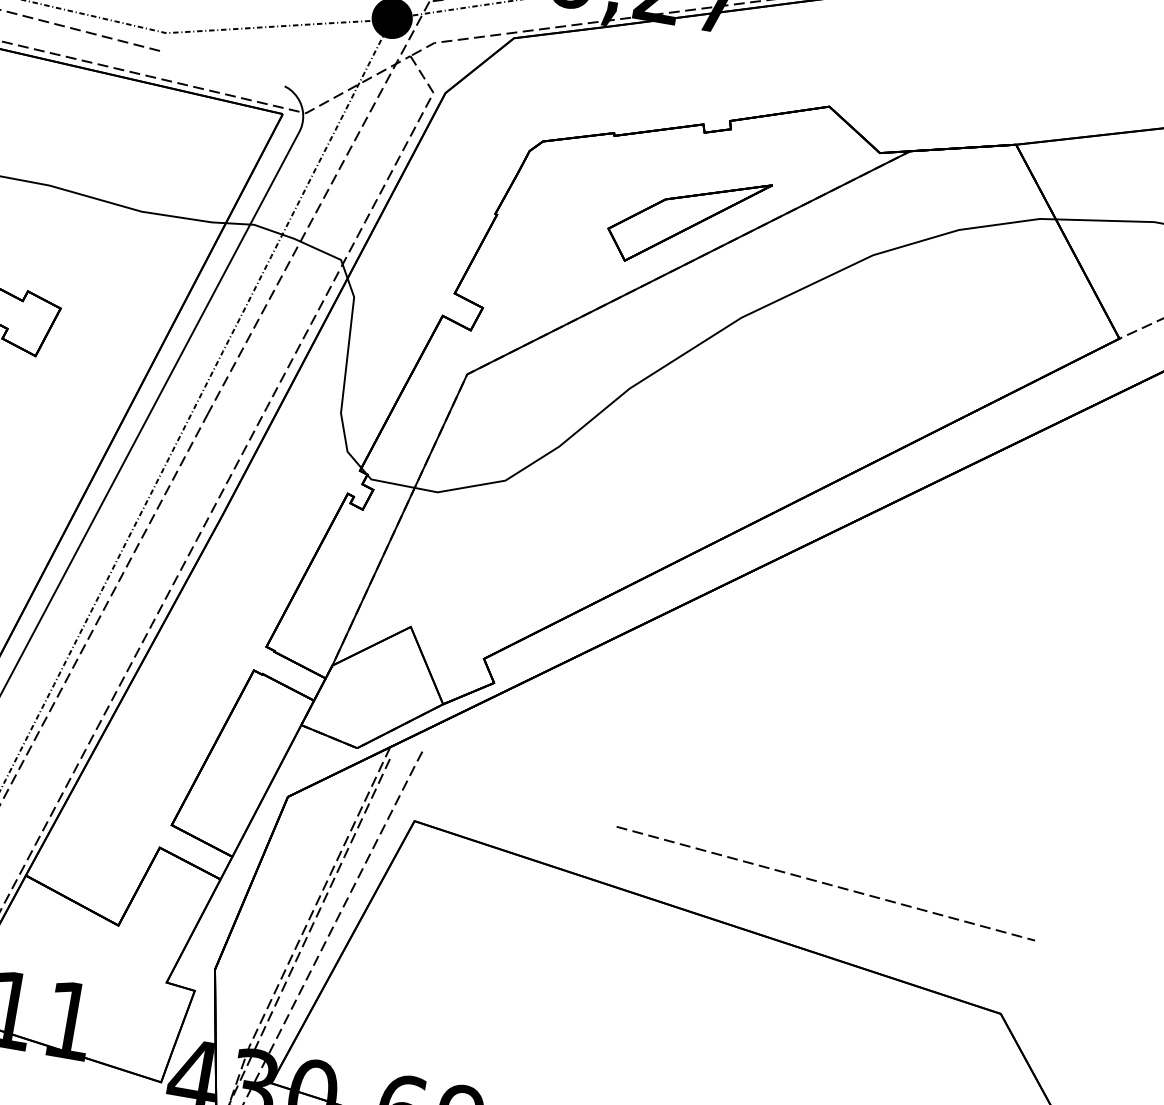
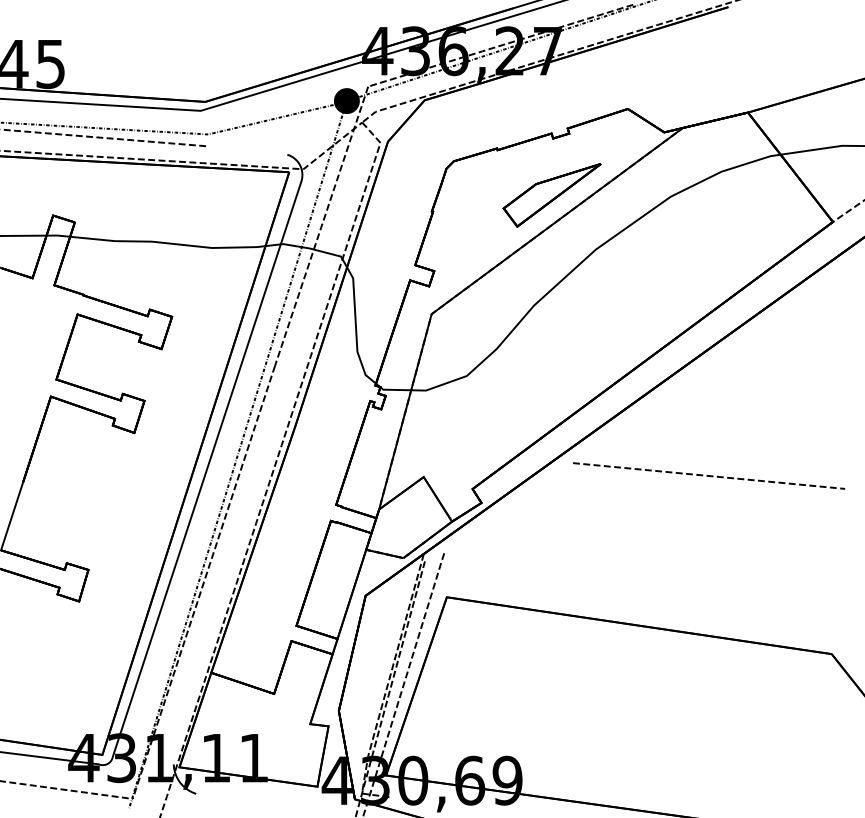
line: (826, 882) -> (709, 475), moved

